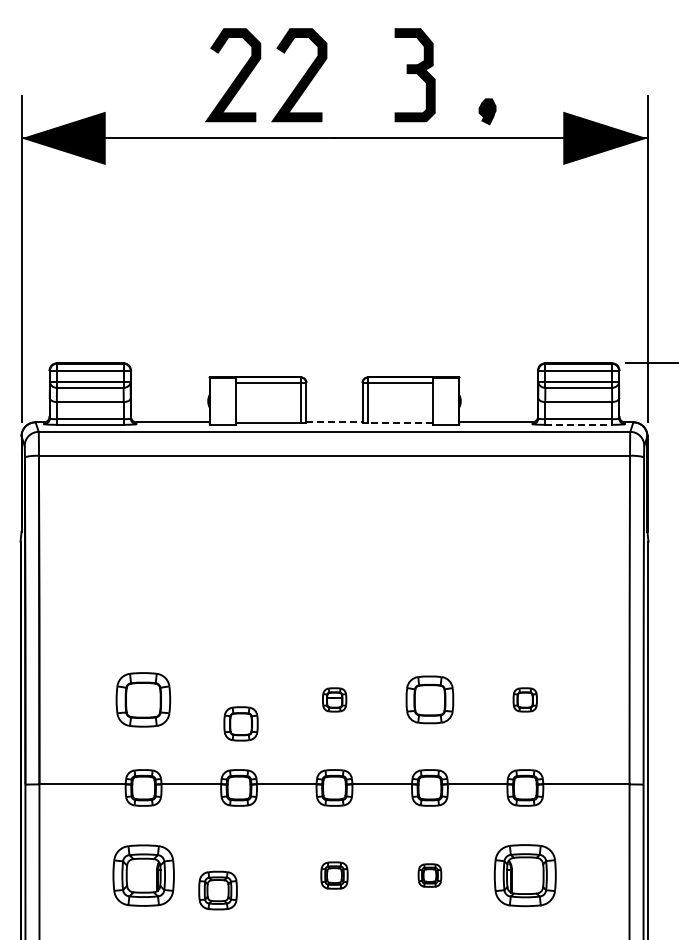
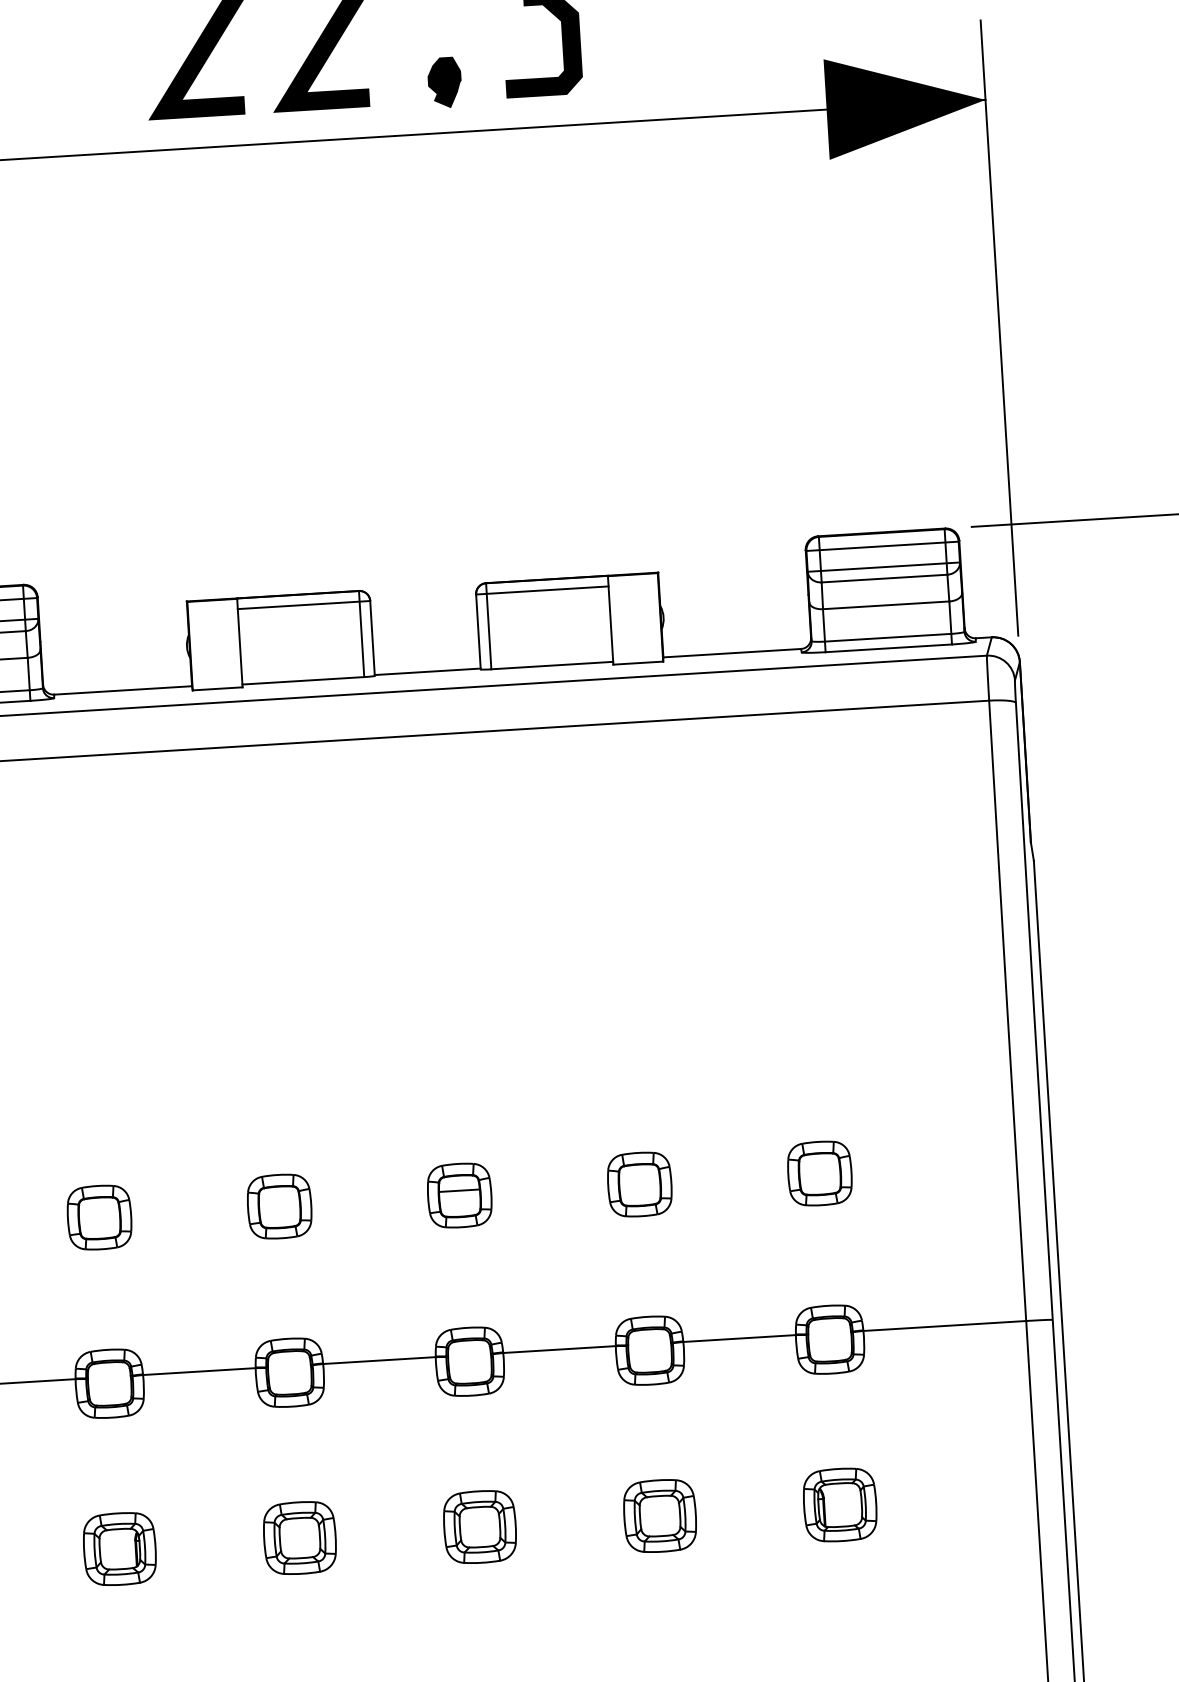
part: (487, 111) -> (444, 82), moved
line: (335, 422) -> (429, 672), dashed -> solid
line: (399, 423) -> (550, 666), dashed -> solid
line: (579, 424) -> (890, 647), dashed -> solid
part: (143, 699) -> (99, 1216), size x0.62
part: (334, 699) -> (459, 1194), size x1.43
part: (429, 699) -> (638, 1183), size x0.71
part: (524, 699) -> (818, 1172), size x1.43
part: (240, 723) -> (278, 1205), moved
part: (143, 875) -> (119, 1548), size x0.62
part: (334, 875) -> (480, 1526), size x1.43
part: (429, 875) -> (659, 1515), size x1.67
part: (525, 875) -> (840, 1504), size x0.62
part: (217, 890) -> (298, 1537), moved

